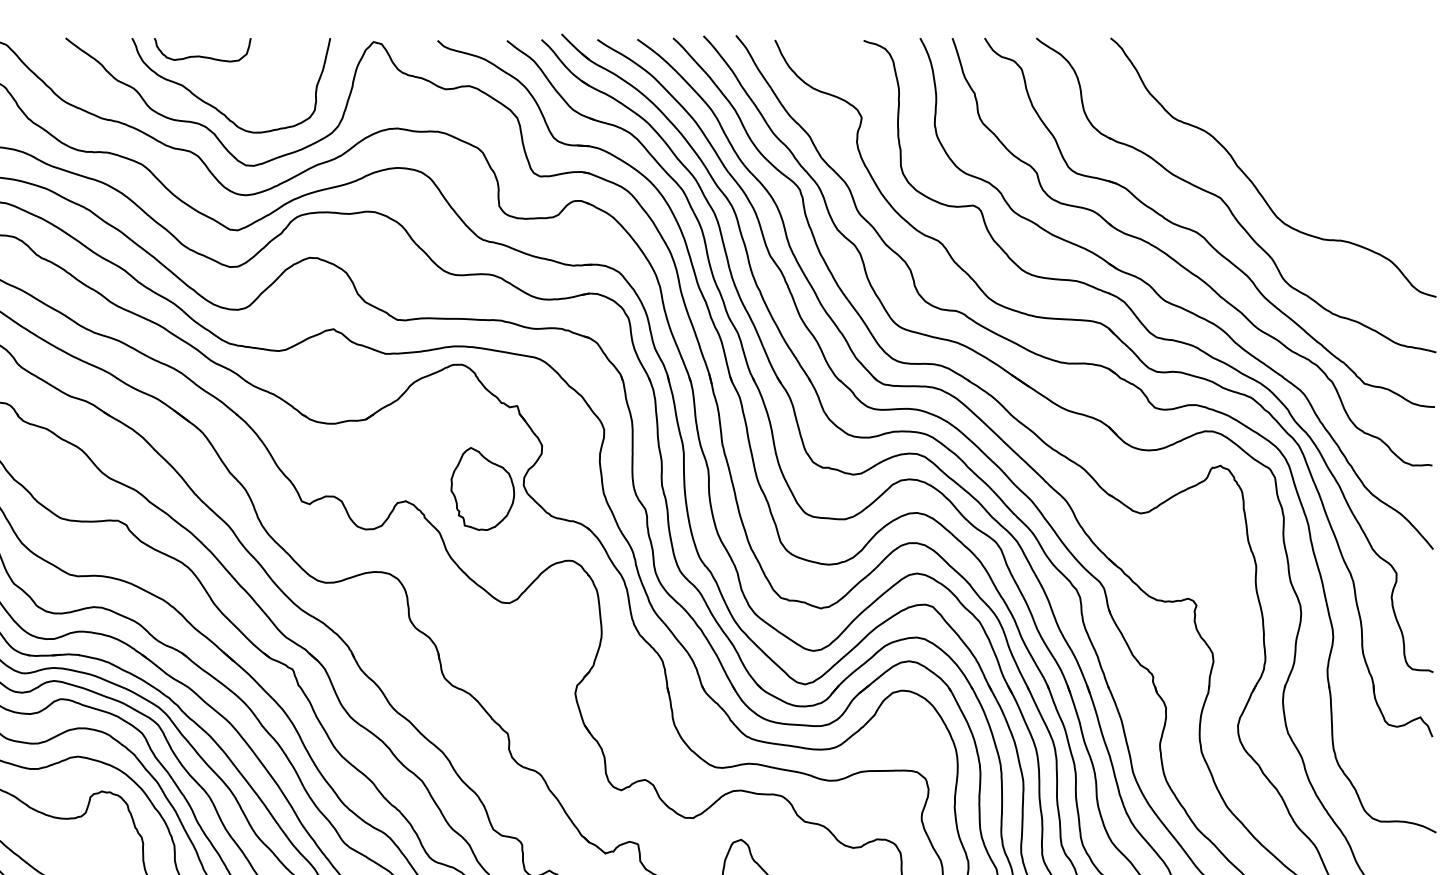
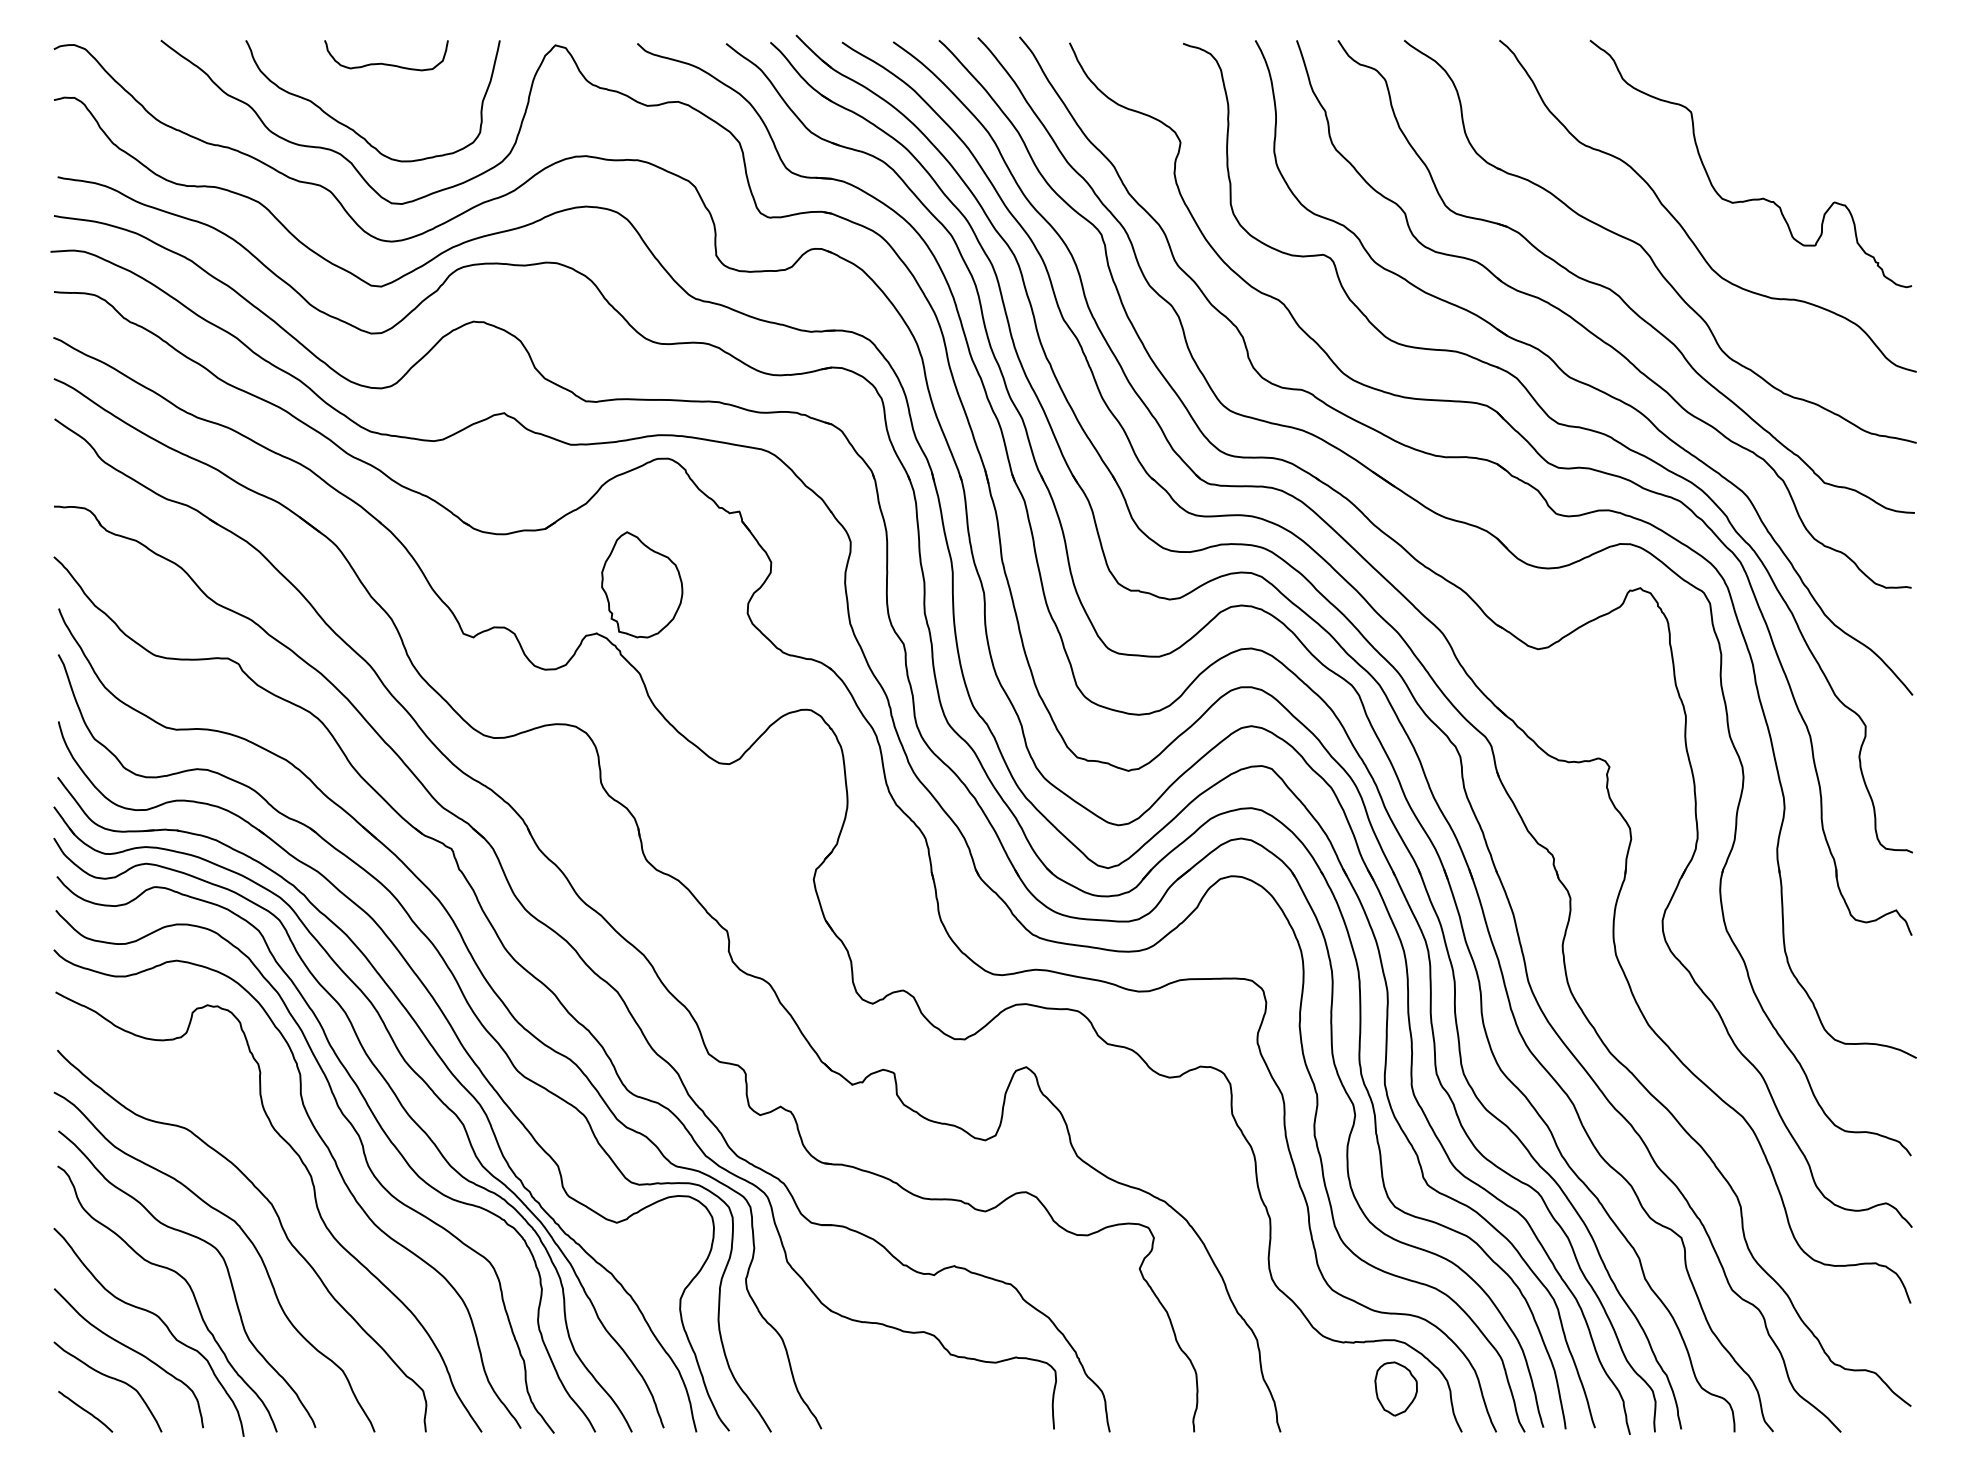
curve: (202, 56) -> (386, 63), moved
curve: (1308, 161) -> (1752, 198), added
part: (483, 488) -> (642, 584), moved

